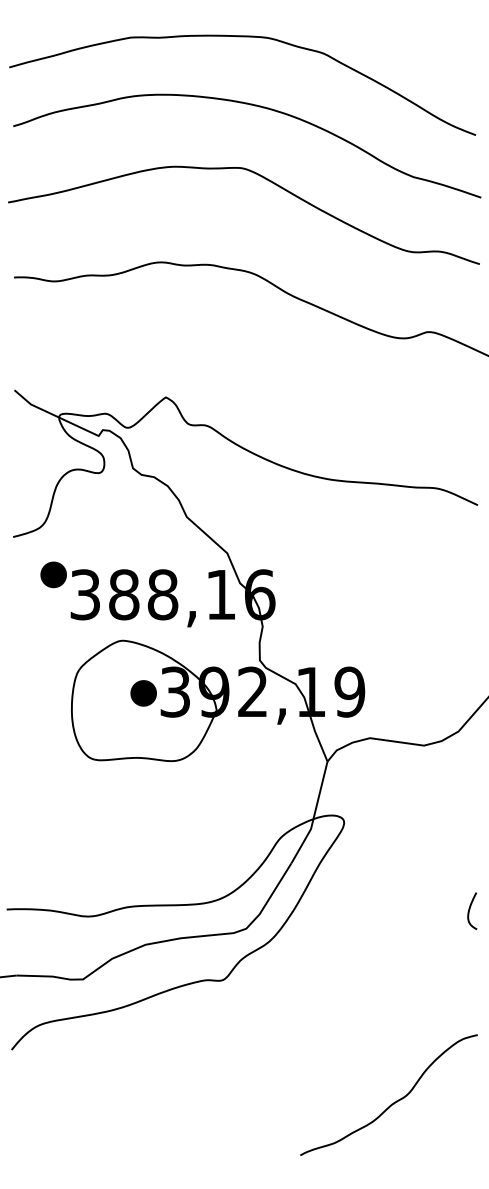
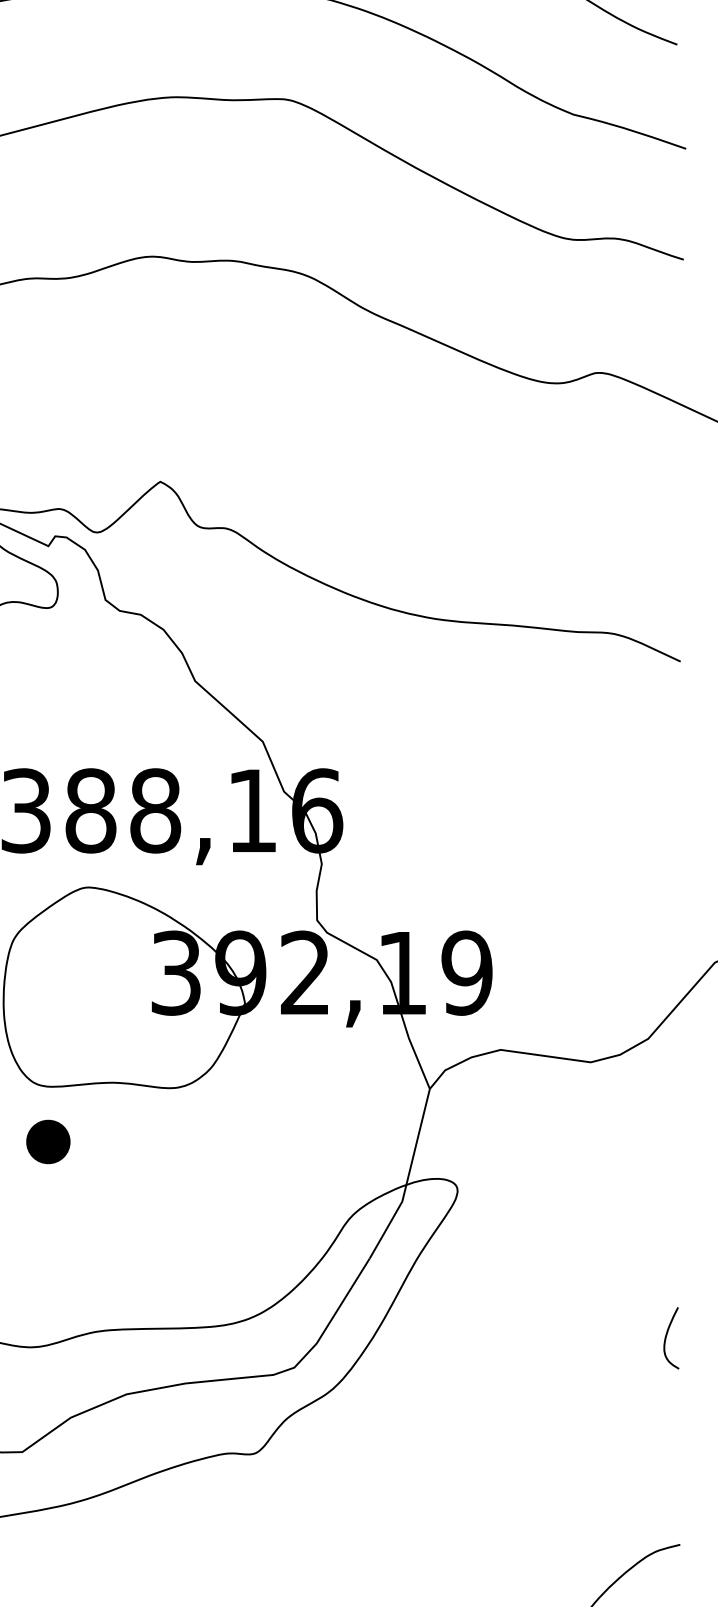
part: (143, 693) -> (48, 1142), moved

